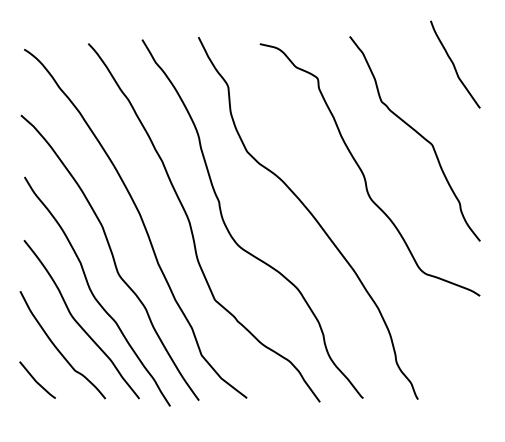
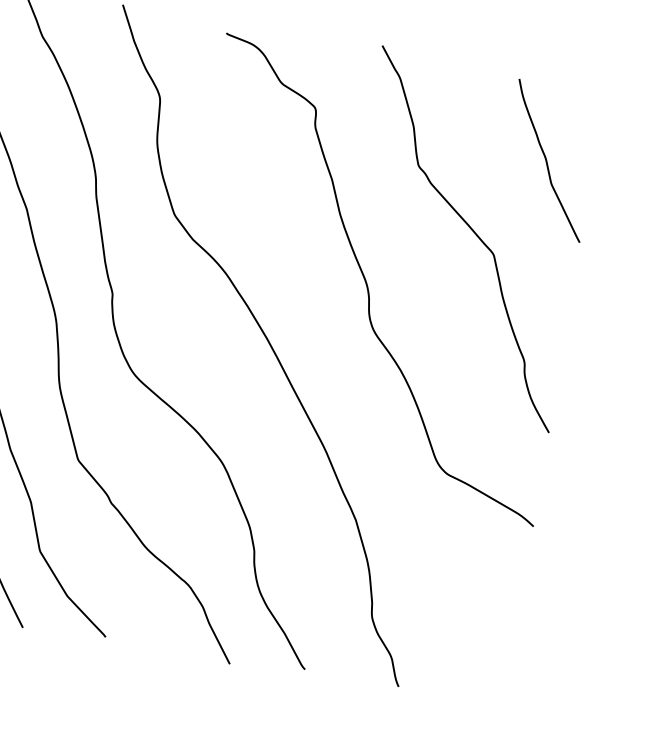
curve: (454, 64) -> (547, 160), moved

